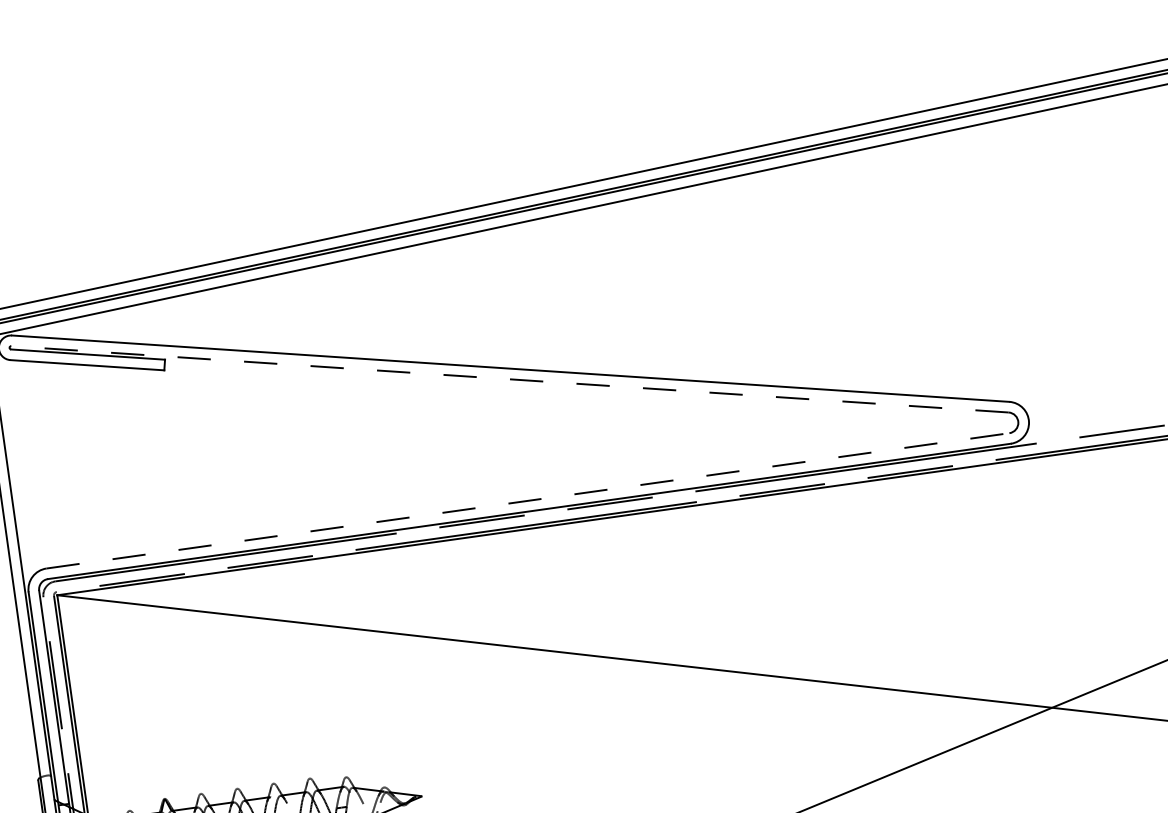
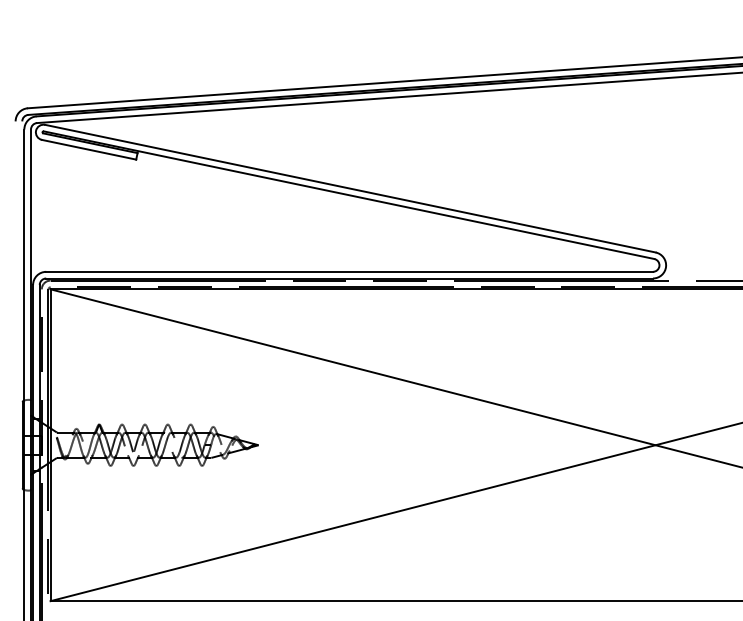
line: (510, 379) -> (349, 195), dashed -> solid
line: (529, 500) -> (350, 271), dashed -> solid

